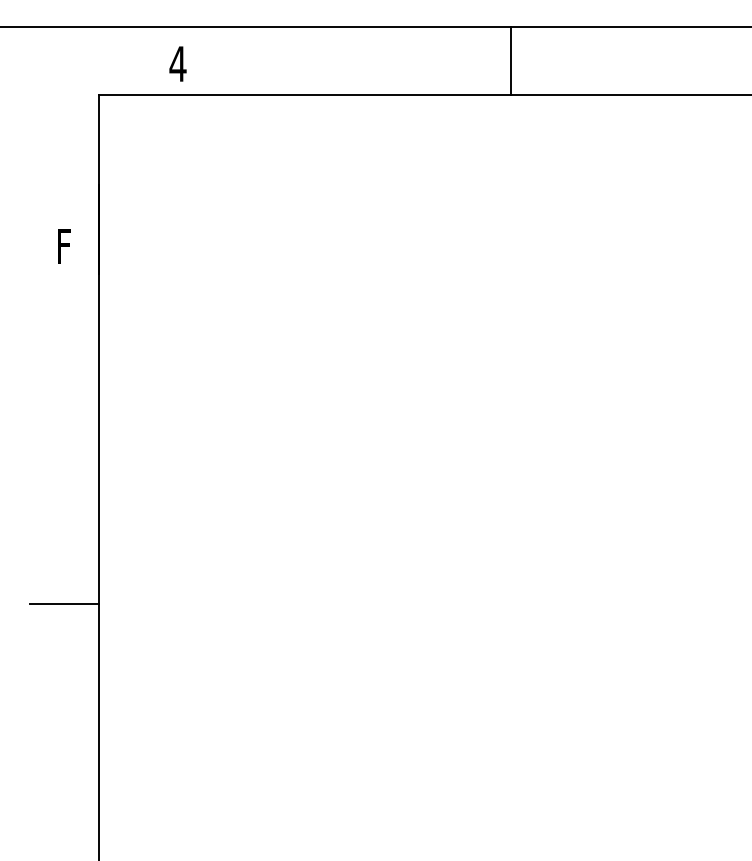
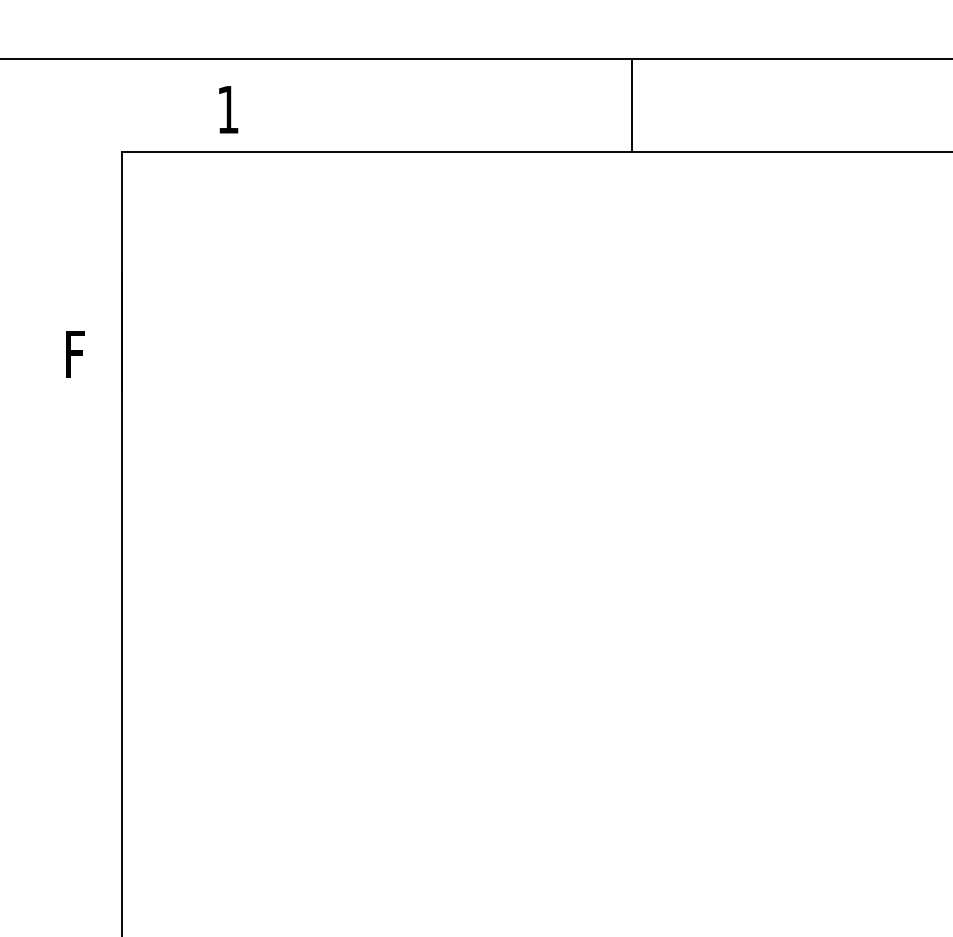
line: (511, 60) -> (632, 104), moved
text: (177, 63) -> (227, 109), 4 -> 1
line: (64, 603) -> (75, 834), removed

